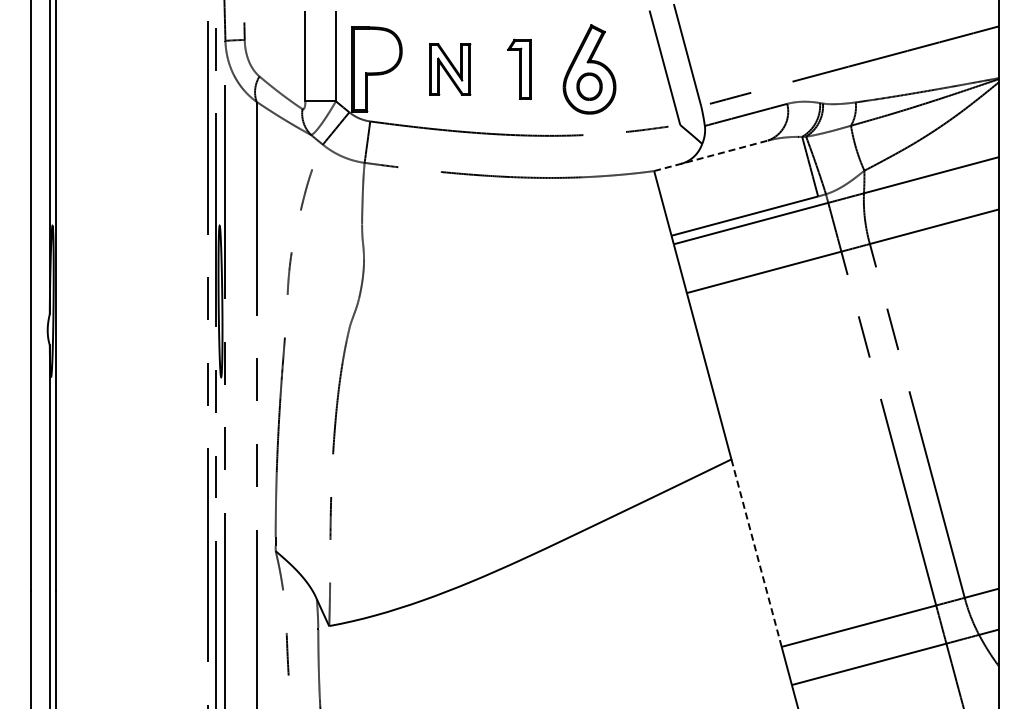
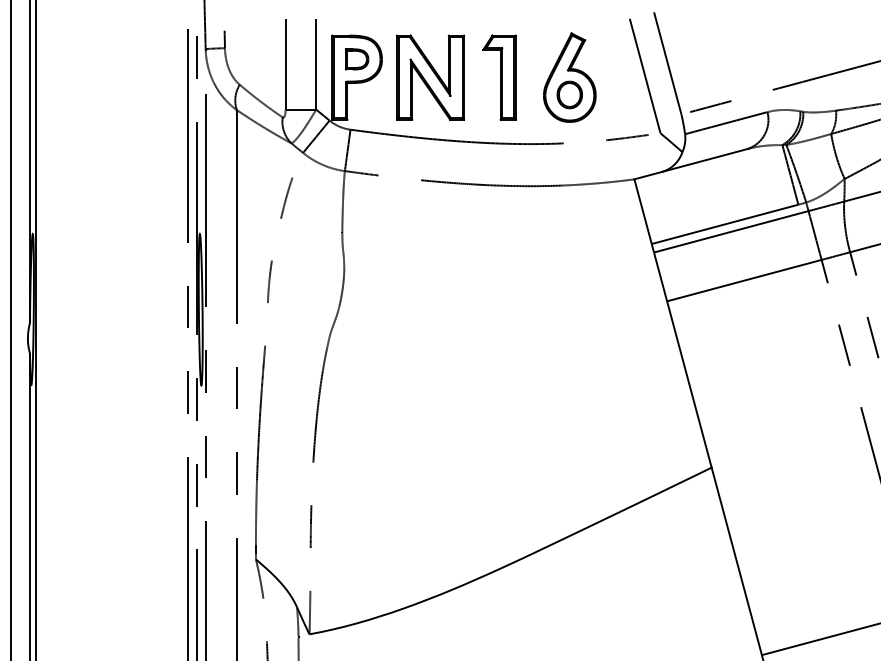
part: (376, 51) -> (356, 59), added
part: (449, 69) -> (429, 77), size x1.67
part: (519, 69) -> (499, 77), size x1.43
line: (711, 155) -> (691, 163), dashed -> solid
line: (756, 552) -> (736, 560), dashed -> solid

